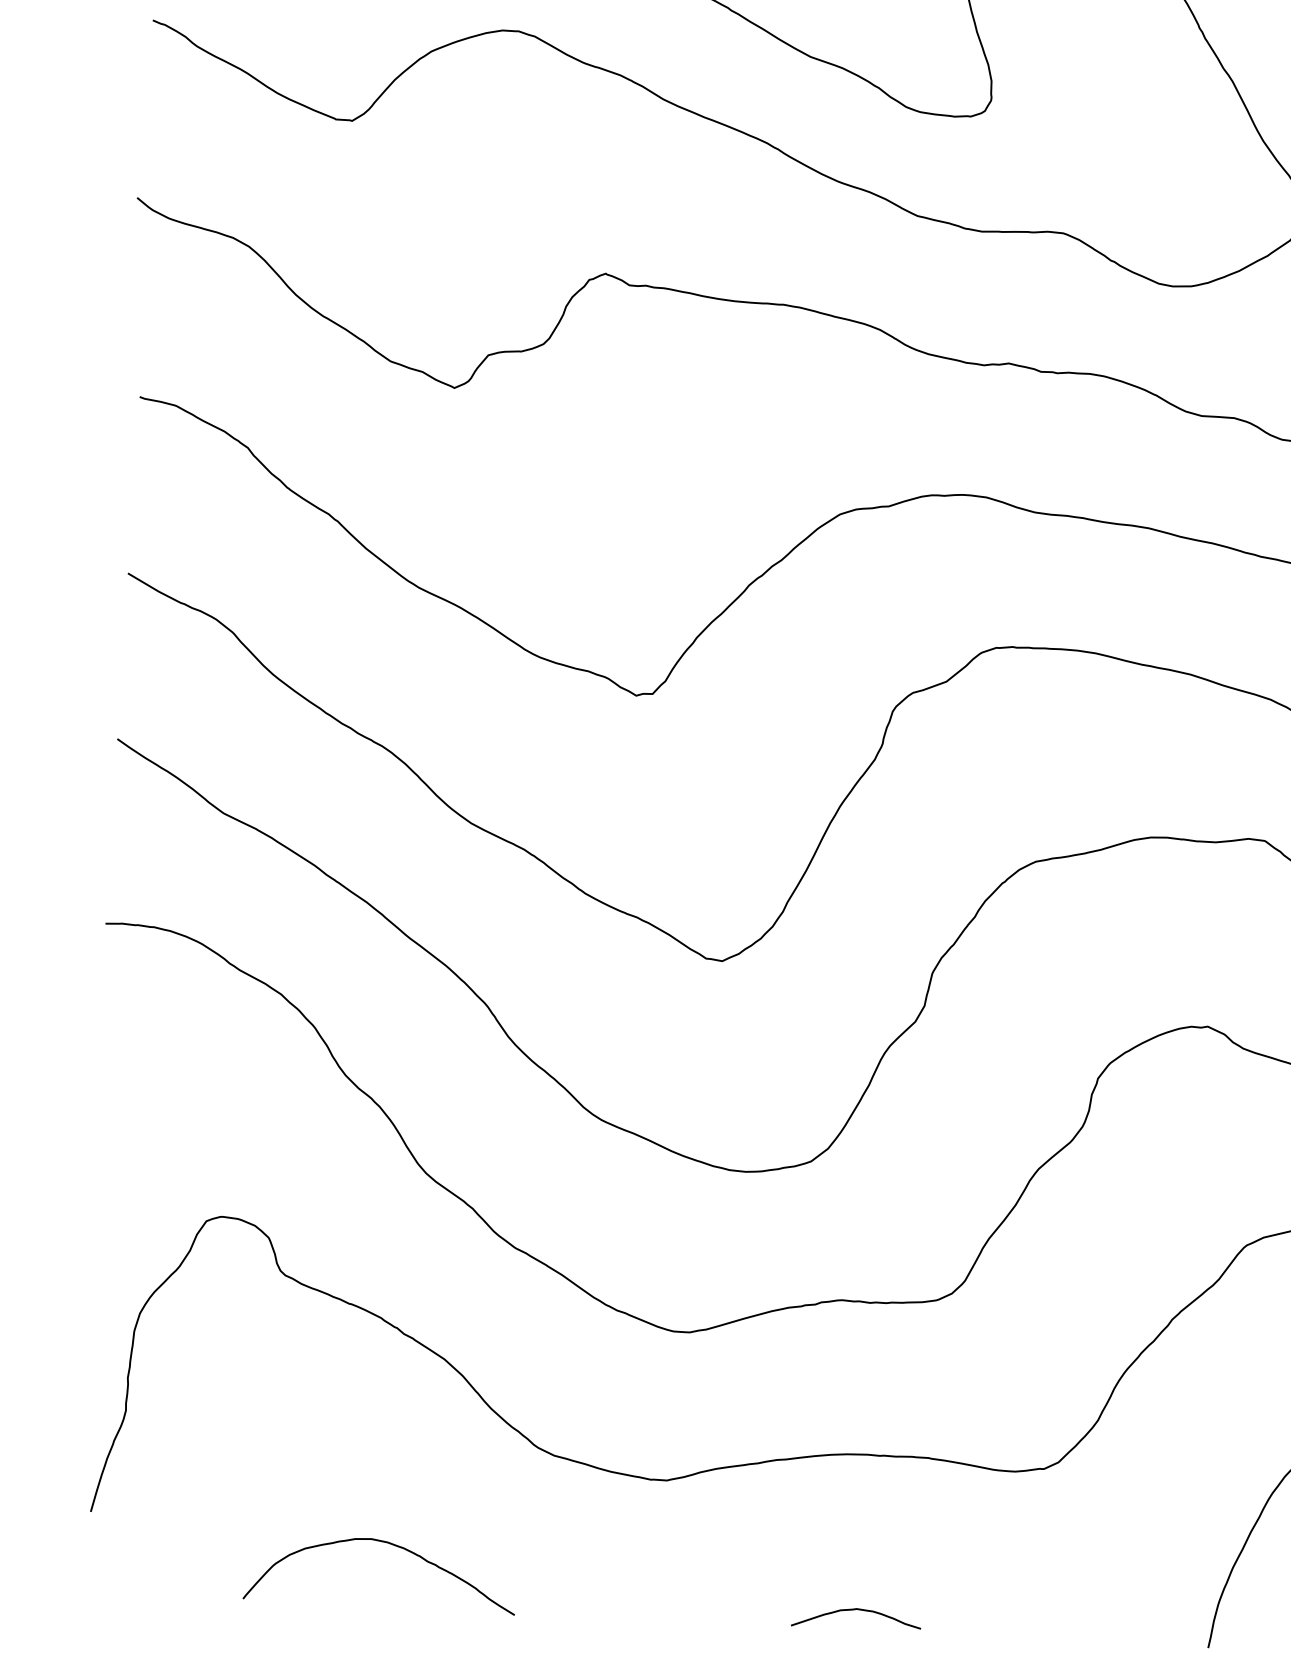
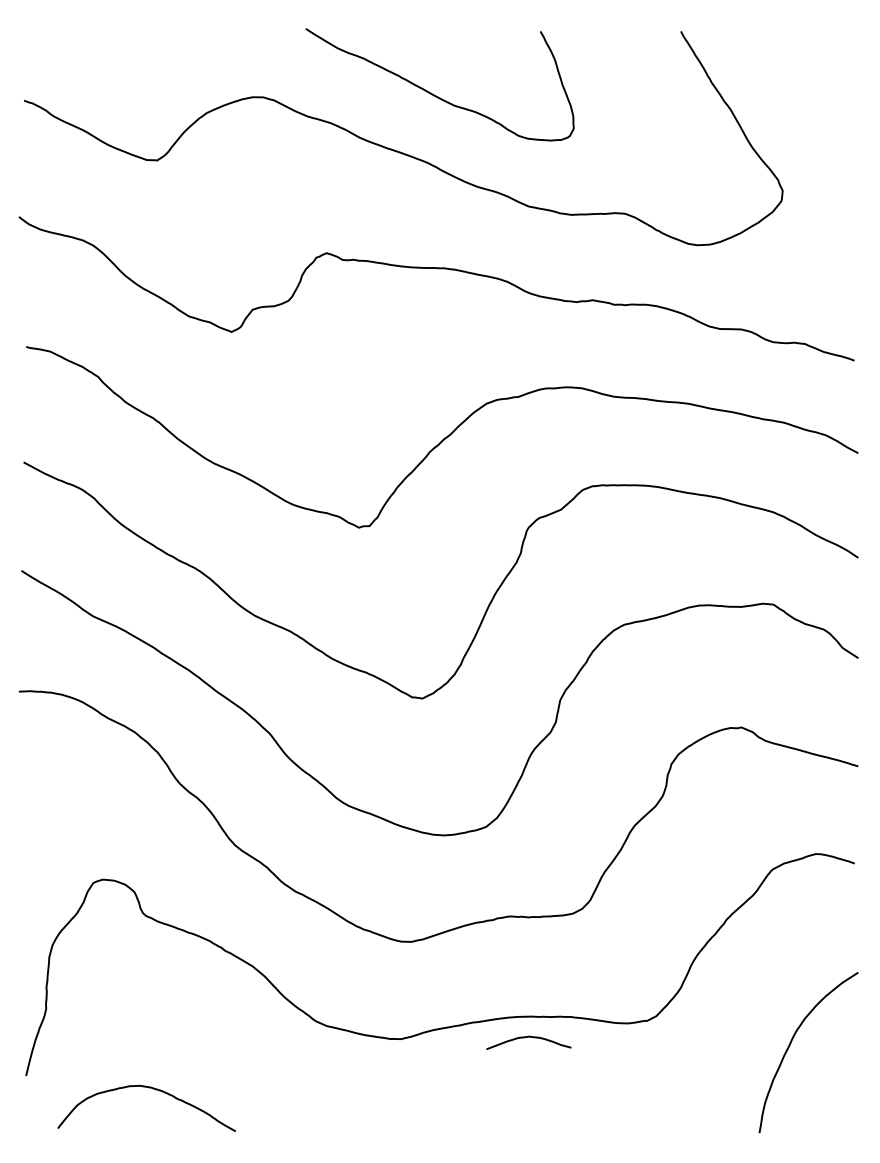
curve: (390, 1545) -> (152, 1089), moved
curve: (856, 1610) -> (528, 1037), moved

